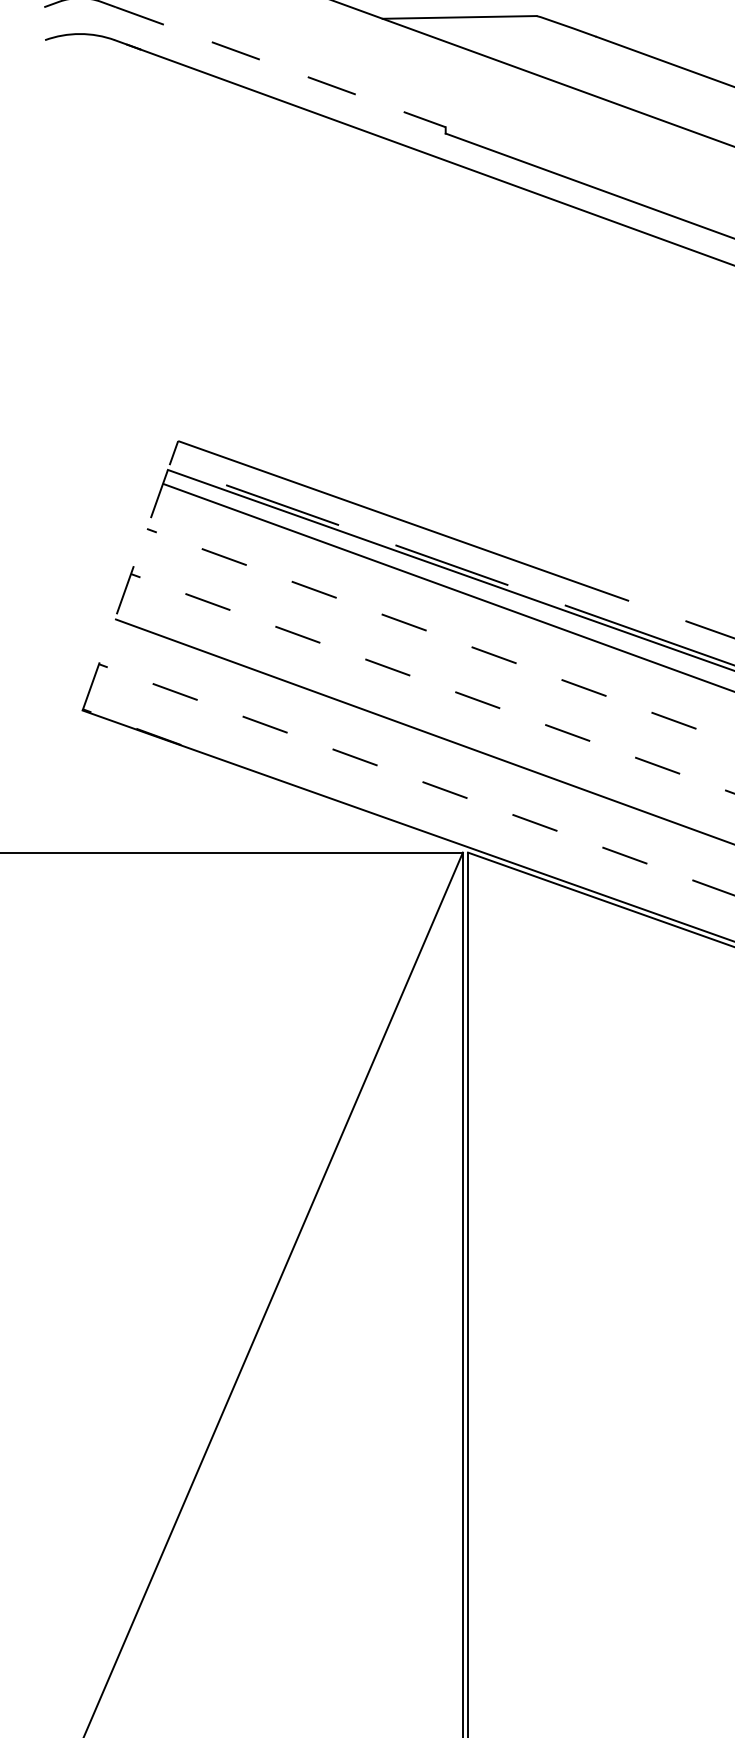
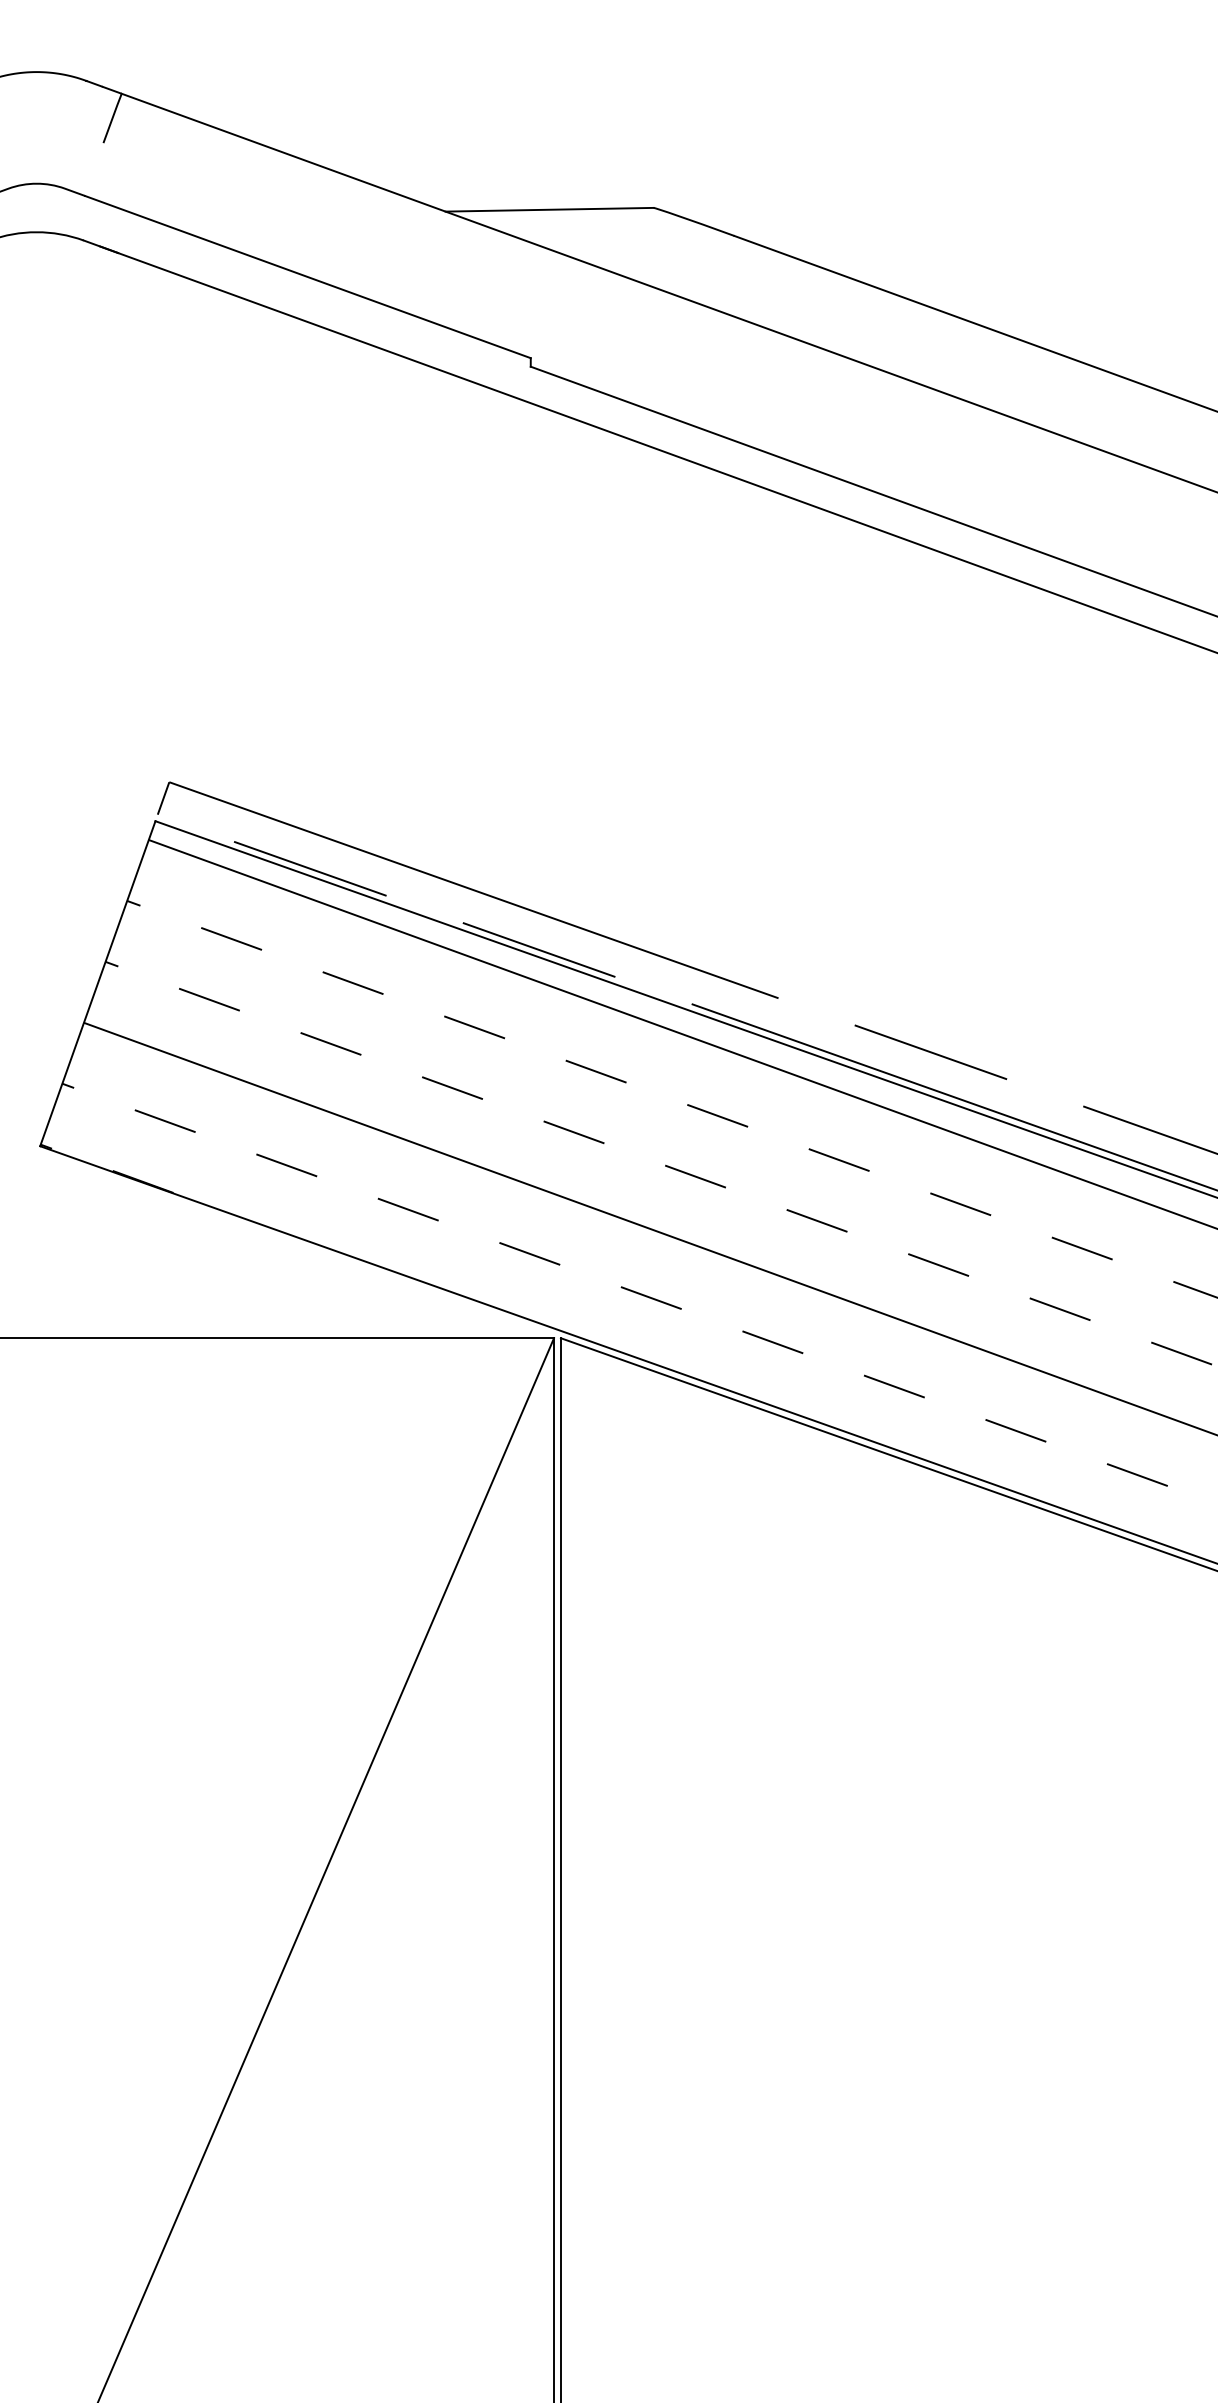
line: (281, 67) -> (308, 277), dashed -> solid
line: (125, 590) -> (97, 984), dashed -> solid

